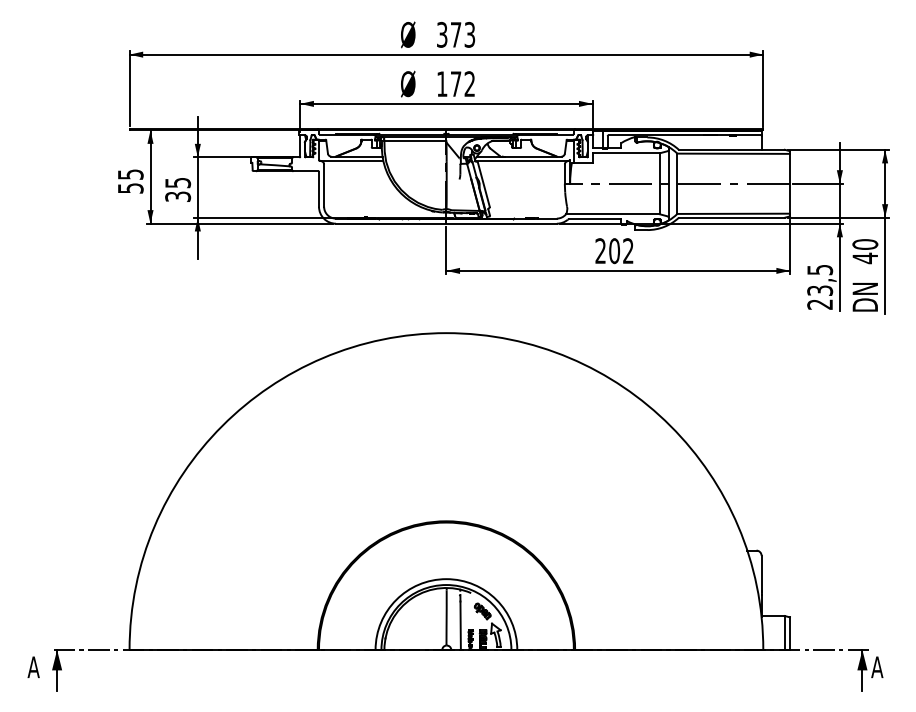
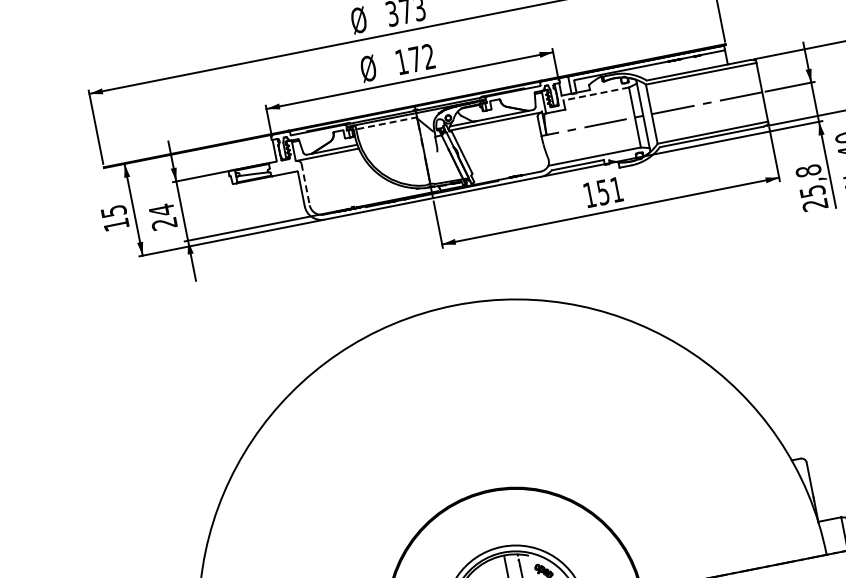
line: (416, 141) -> (387, 123), solid -> dashed
line: (626, 153) -> (596, 94), solid -> dashed
line: (324, 186) -> (306, 185), solid -> dashed
text: (130, 188) -> (116, 225), 55 -> 15
text: (178, 189) -> (163, 216), 35 -> 24
text: (614, 251) -> (603, 192), 202 -> 151
text: (820, 279) -> (810, 180), 23,5 -> 25,8

